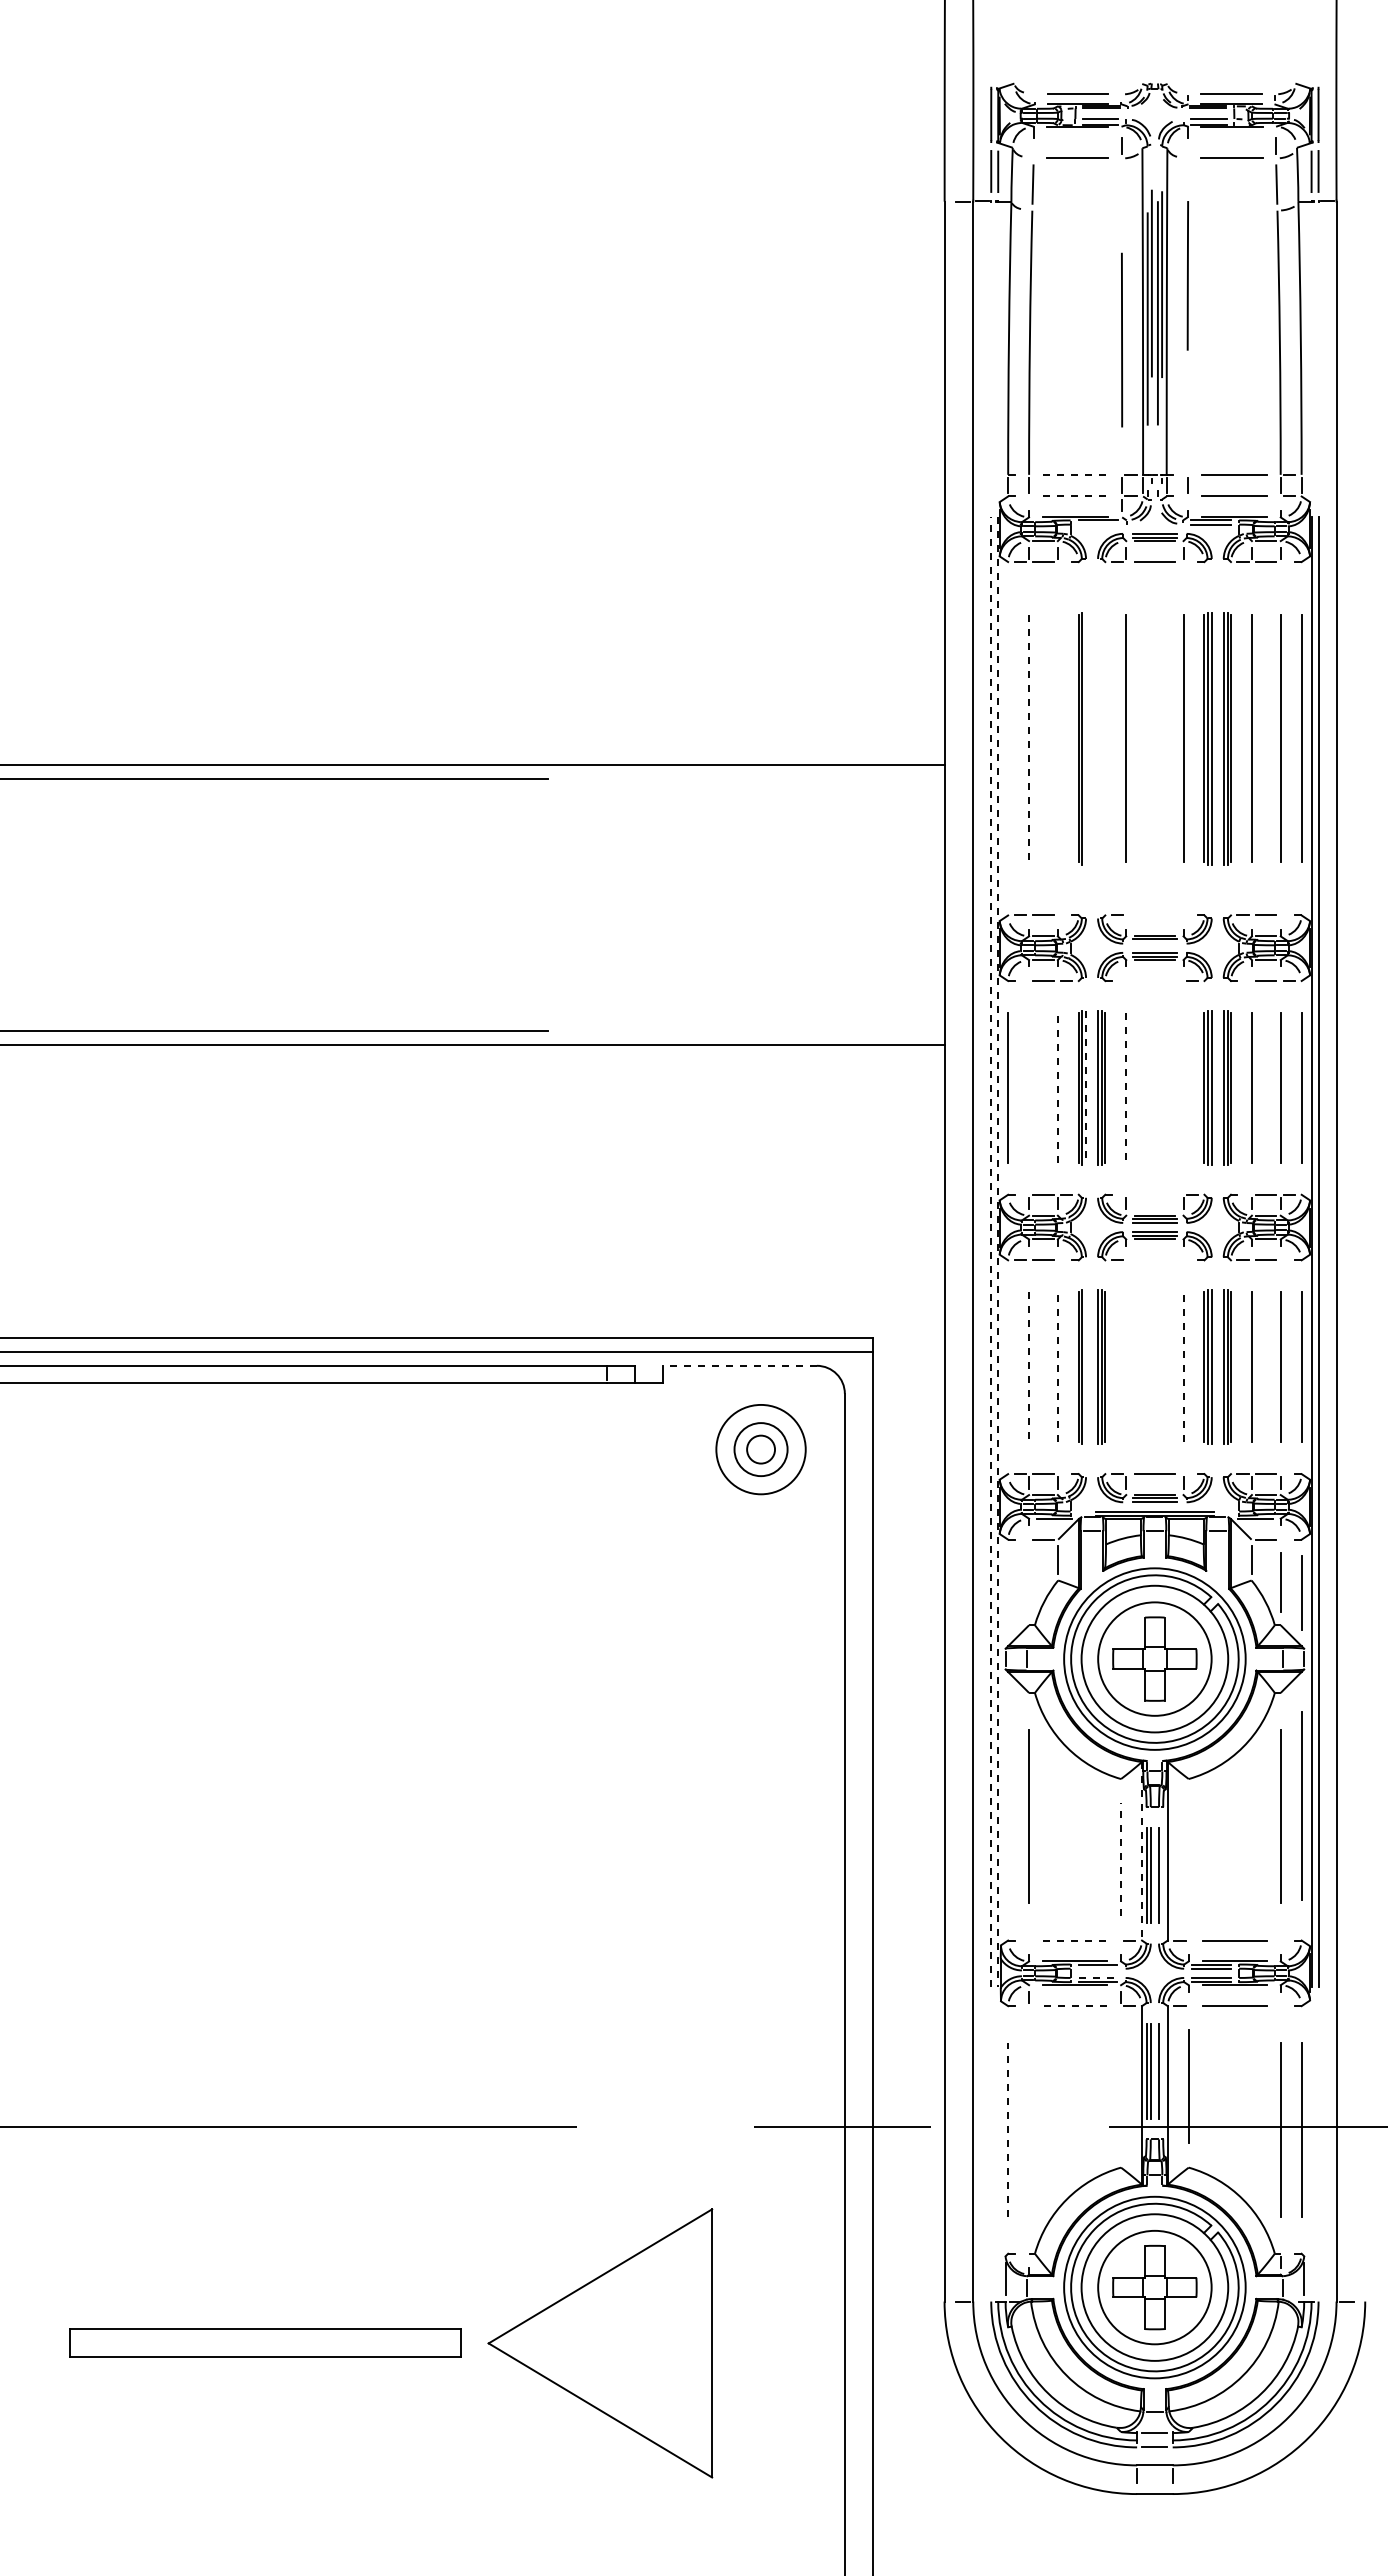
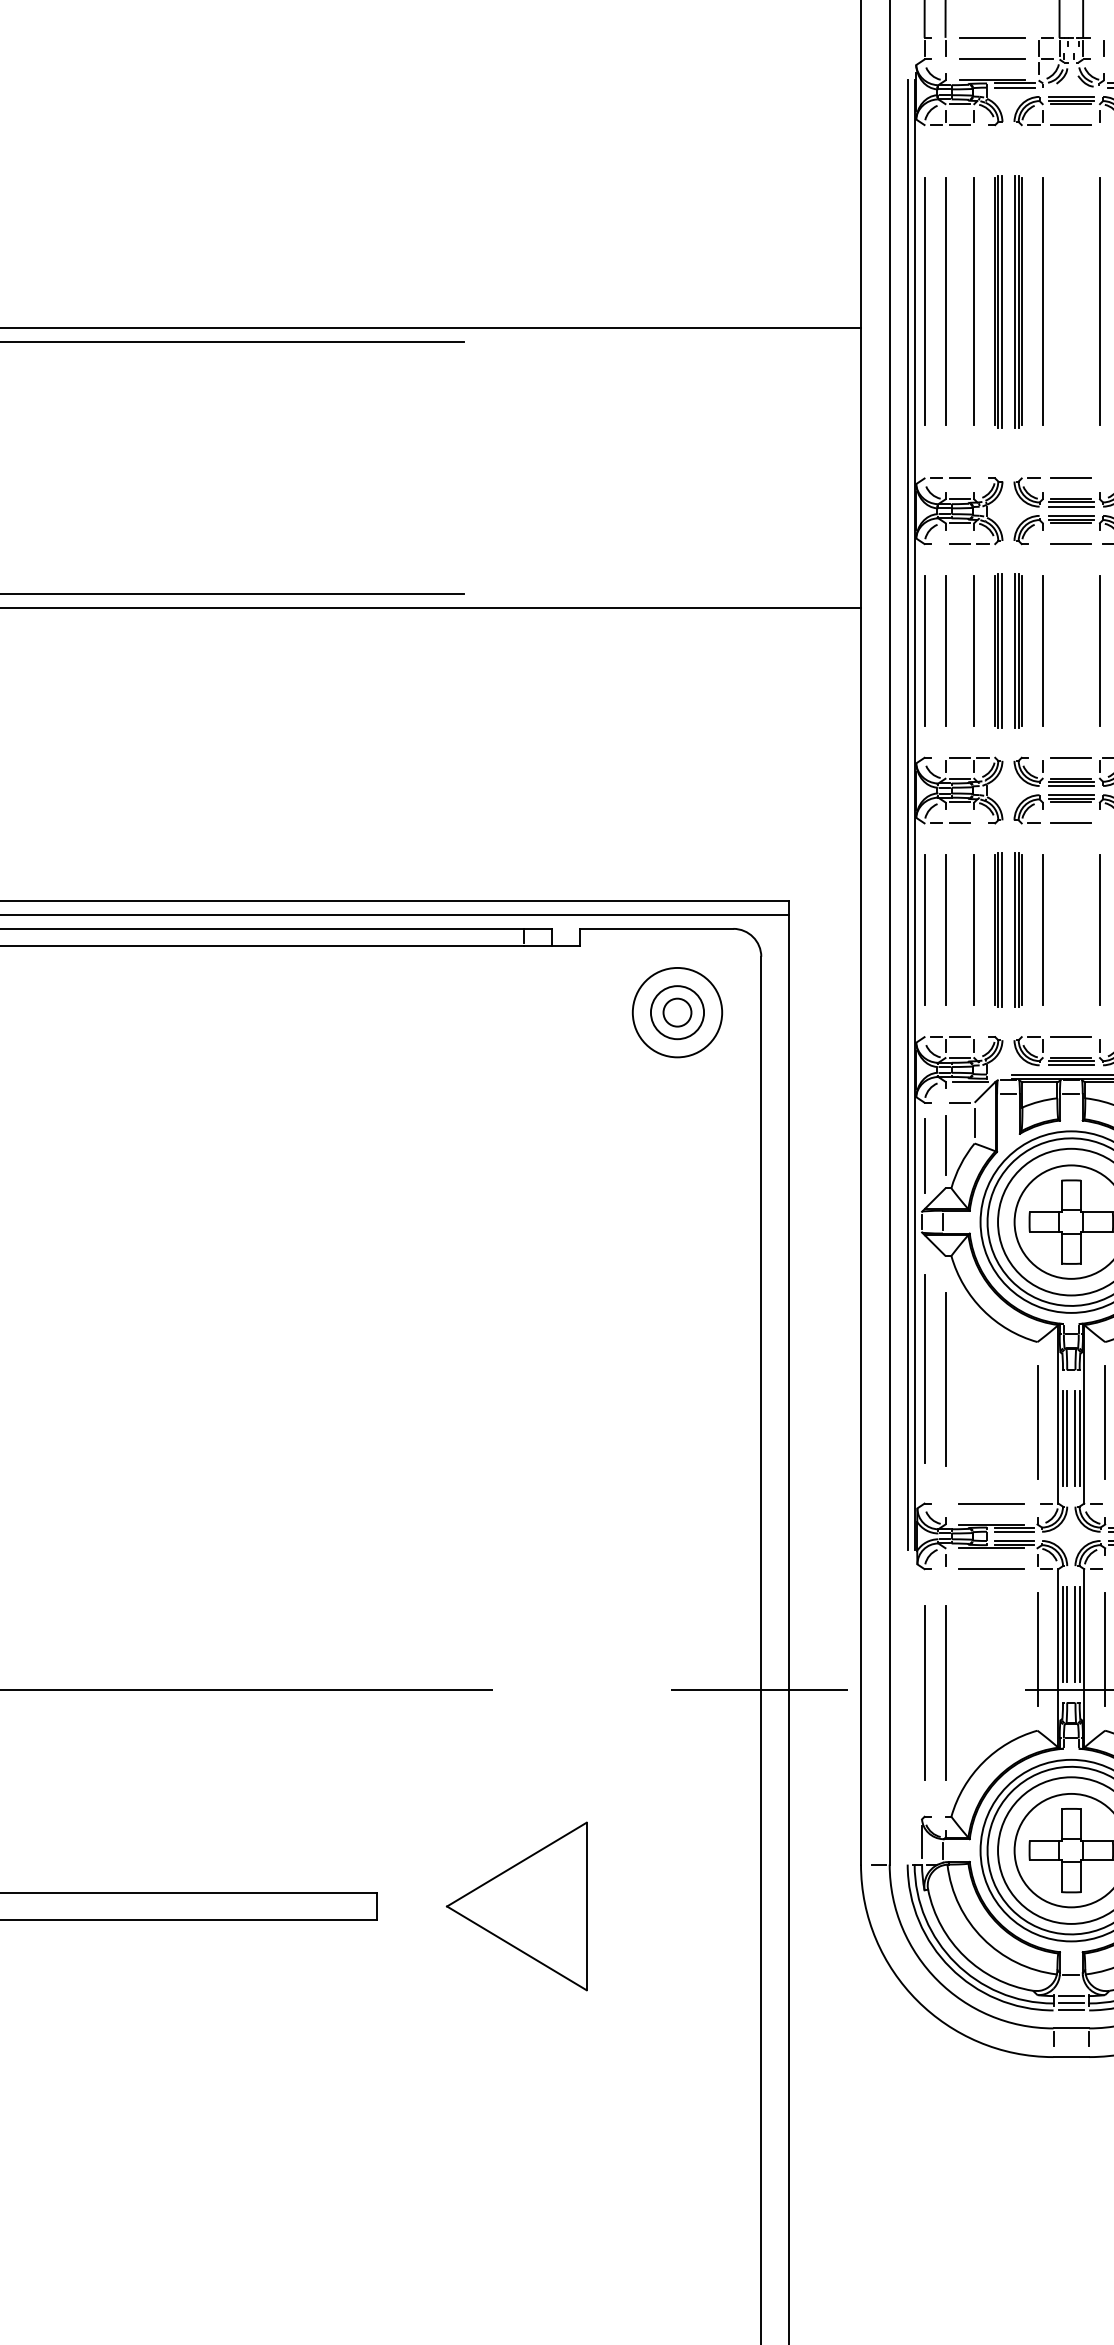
line: (1075, 474) -> (991, 37), dashed -> solid
line: (1075, 496) -> (991, 59), dashed -> solid
line: (1098, 524) -> (1014, 87), added
line: (1008, 738) -> (924, 301), added
line: (1029, 738) -> (945, 301), dashed -> solid
line: (1057, 738) -> (973, 301), added
line: (1086, 738) -> (1002, 301), added
part: (1101, 738) -> (1017, 301), added
line: (1154, 915) -> (1070, 478), added
line: (1154, 943) -> (1070, 506), added
line: (1154, 981) -> (1070, 544), added
line: (1029, 1087) -> (945, 650), added
line: (1057, 1087) -> (973, 650), dashed -> solid
line: (1086, 1087) -> (1002, 650), dashed -> solid
line: (1126, 1087) -> (1042, 650), dashed -> solid
line: (1183, 1087) -> (1099, 650), added
line: (1154, 1194) -> (1070, 757), added
line: (991, 1251) -> (907, 814), dashed -> solid
line: (998, 1251) -> (914, 814), dashed -> solid
line: (1154, 1259) -> (1070, 822), added
line: (740, 1365) -> (656, 928), dashed -> solid
line: (1007, 1366) -> (923, 929), added
line: (1125, 1366) -> (1041, 929), added
line: (1029, 1367) -> (945, 930), dashed -> solid
line: (1057, 1367) -> (973, 930), dashed -> solid
line: (1086, 1367) -> (1002, 930), added
line: (1183, 1367) -> (1099, 930), dashed -> solid
line: (1029, 1582) -> (945, 1145), added
line: (1008, 1592) -> (924, 1155), added
line: (1008, 1806) -> (924, 1369), added
line: (1141, 1851) -> (1057, 1414), dashed -> solid
line: (1121, 1859) -> (1037, 1422), dashed -> solid
line: (1188, 1859) -> (1104, 1422), added
line: (1163, 1875) -> (1079, 1438), added
line: (1075, 1940) -> (991, 1503), dashed -> solid
line: (1097, 1968) -> (1013, 1531), added
line: (1098, 1977) -> (1014, 1540), dashed -> solid
line: (1074, 2006) -> (990, 1569), dashed -> solid
line: (1163, 2071) -> (1079, 1634), added
line: (1121, 2086) -> (1037, 1649), added
line: (1008, 2129) -> (924, 1692), dashed -> solid
line: (1029, 2129) -> (945, 1692), added
part: (600, 2343) -> (516, 1906), size x0.62
line: (1154, 2440) -> (1070, 2003), added

